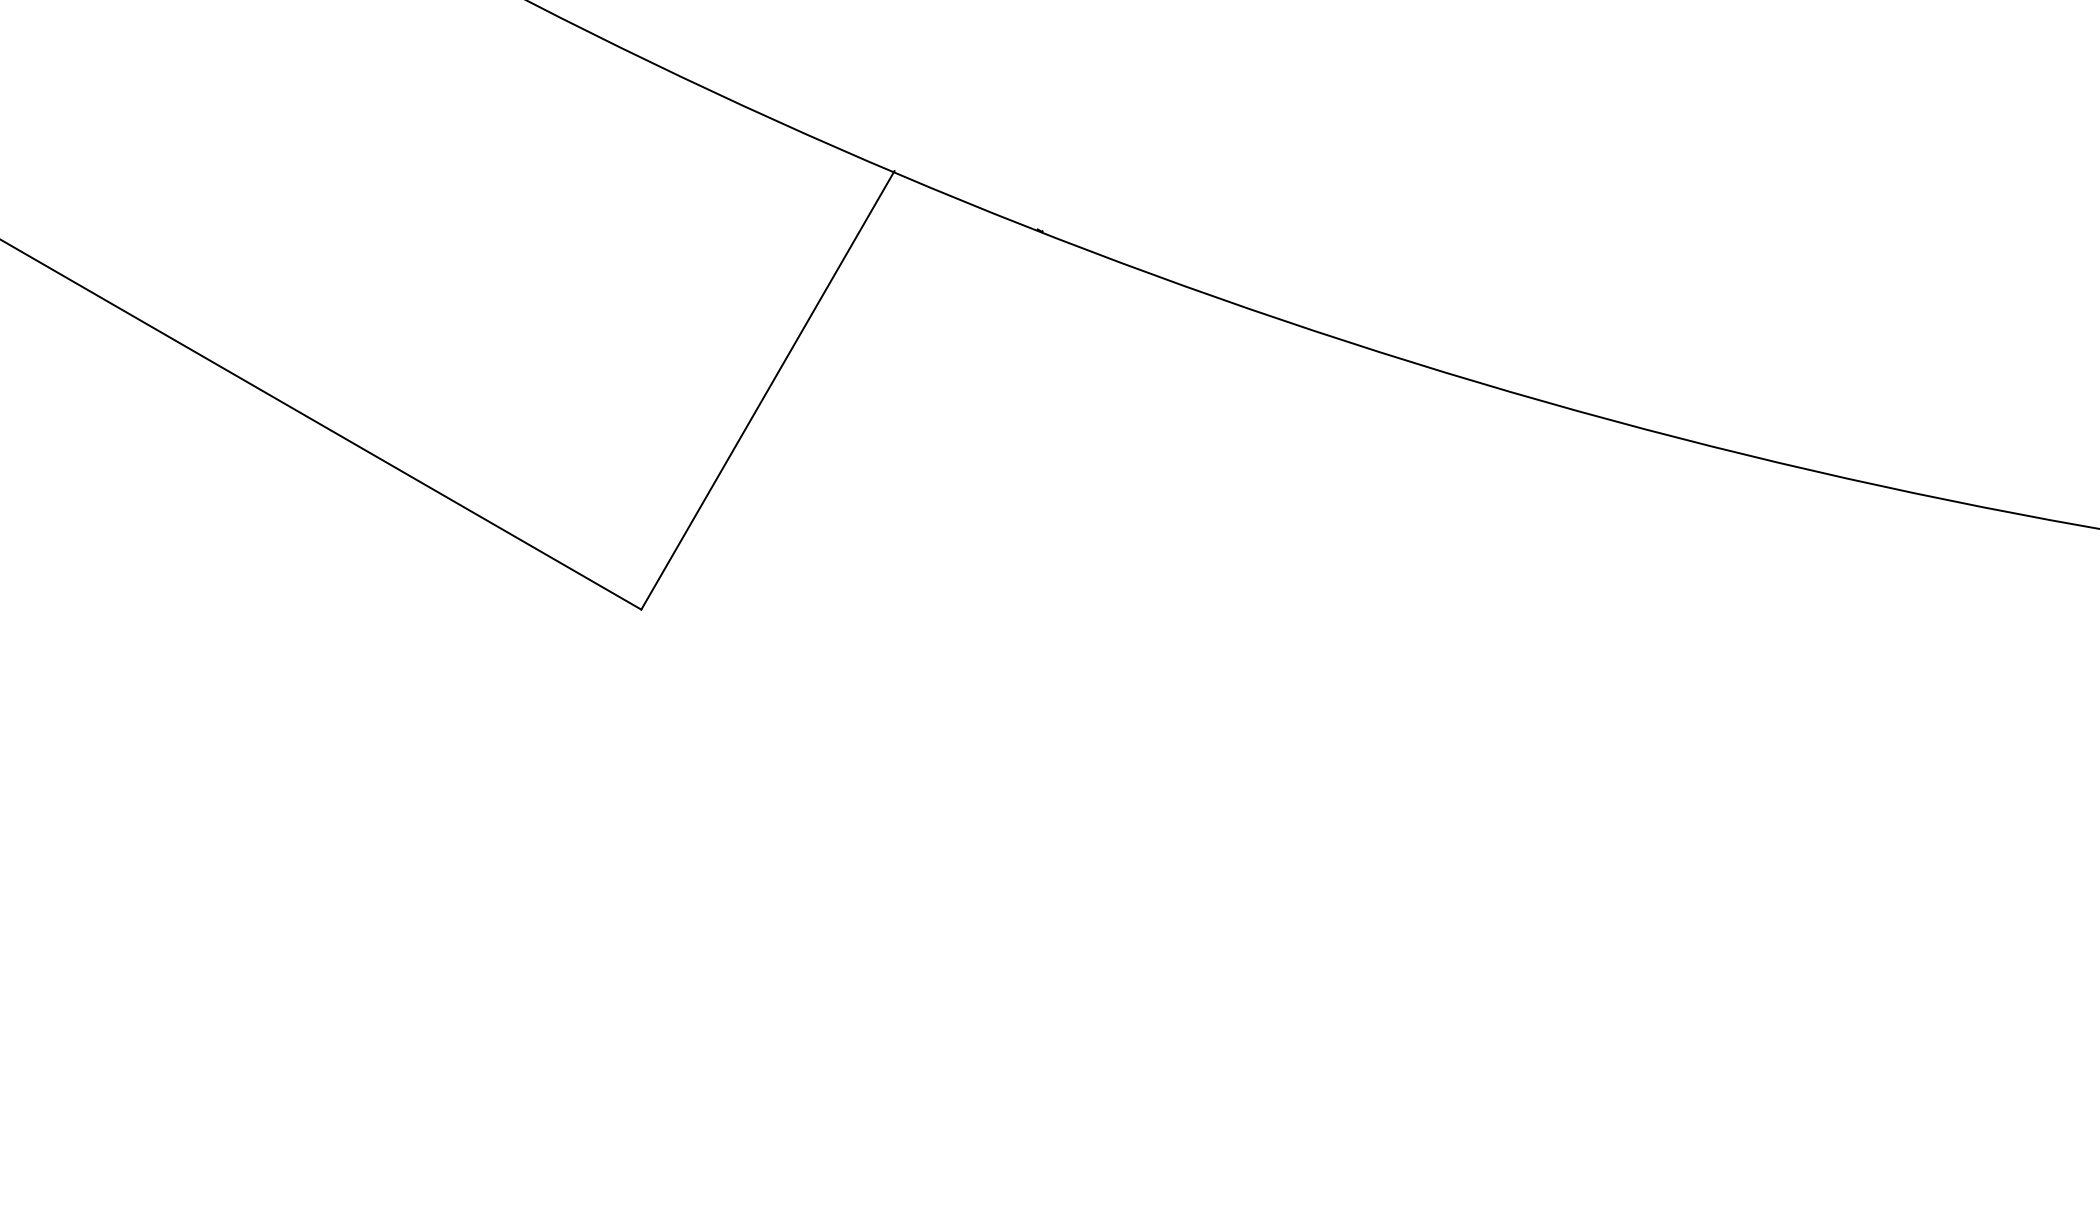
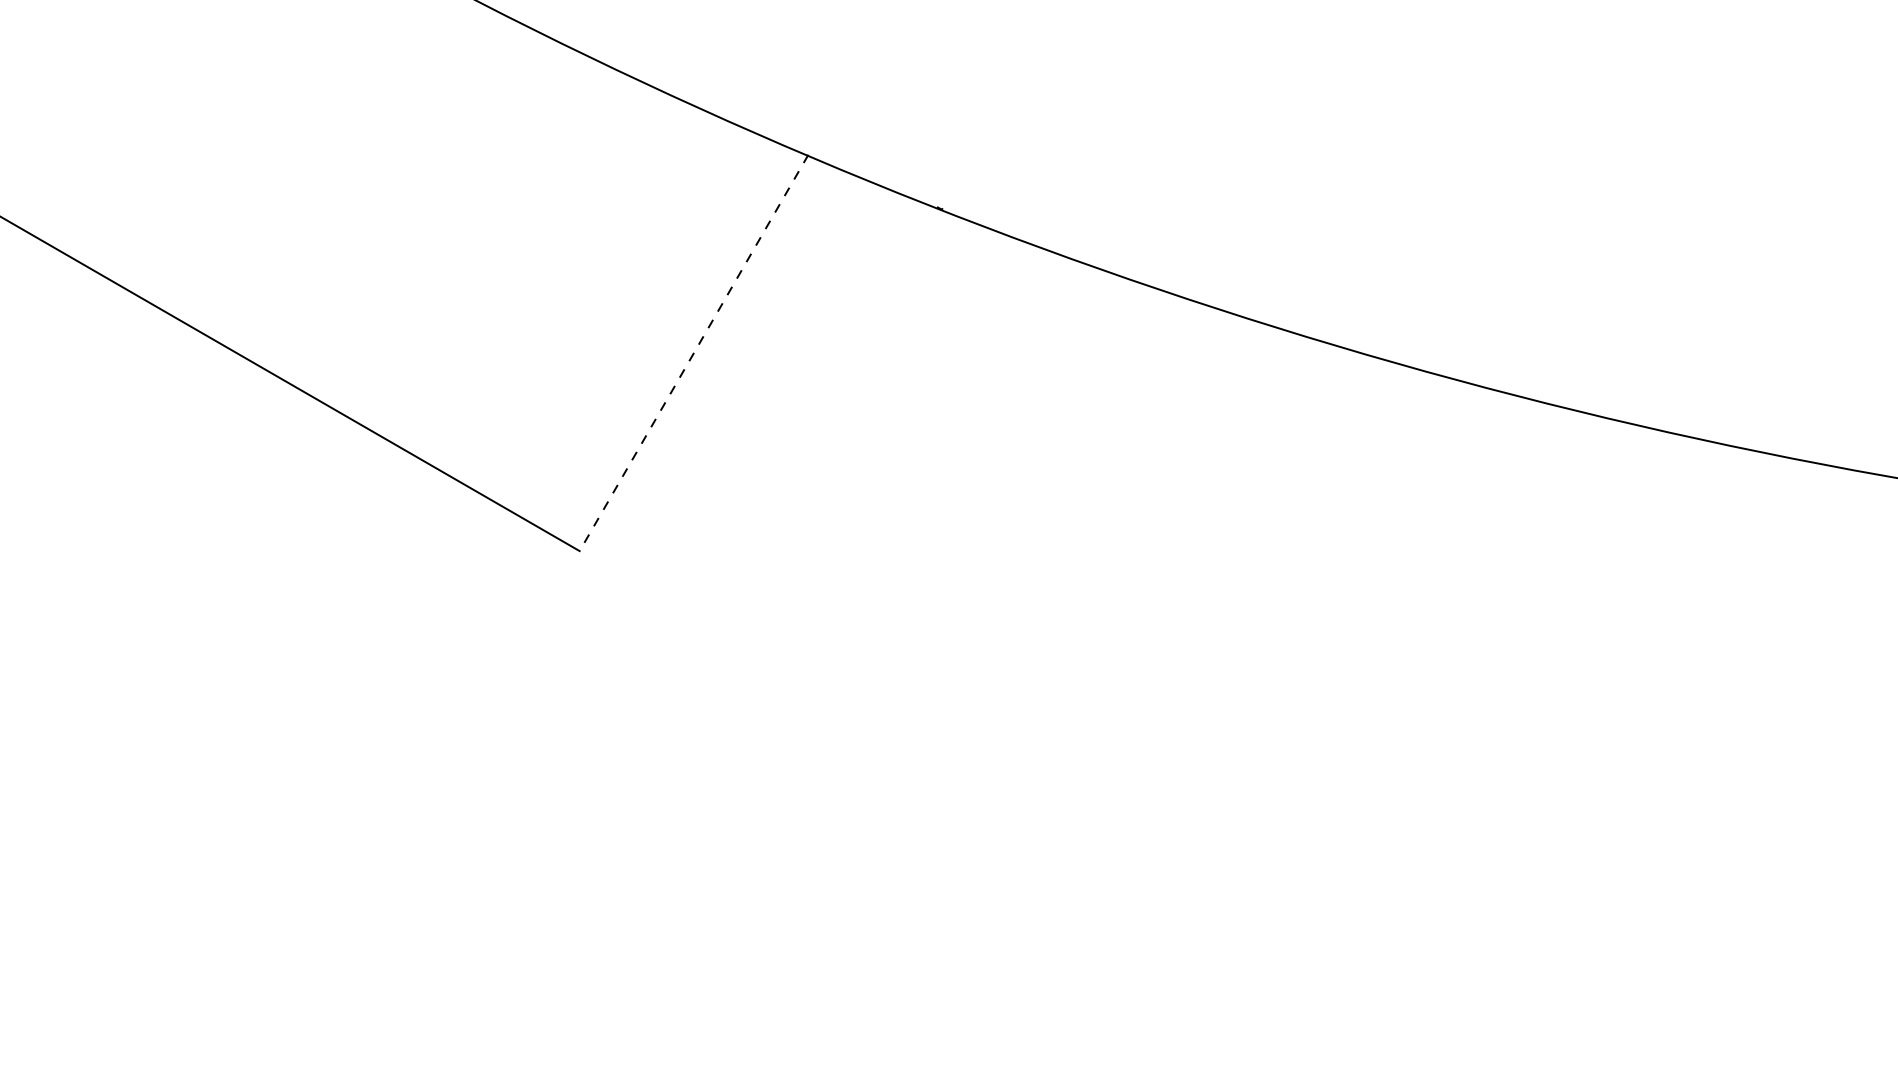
line: (768, 389) -> (694, 352), solid -> dashed

